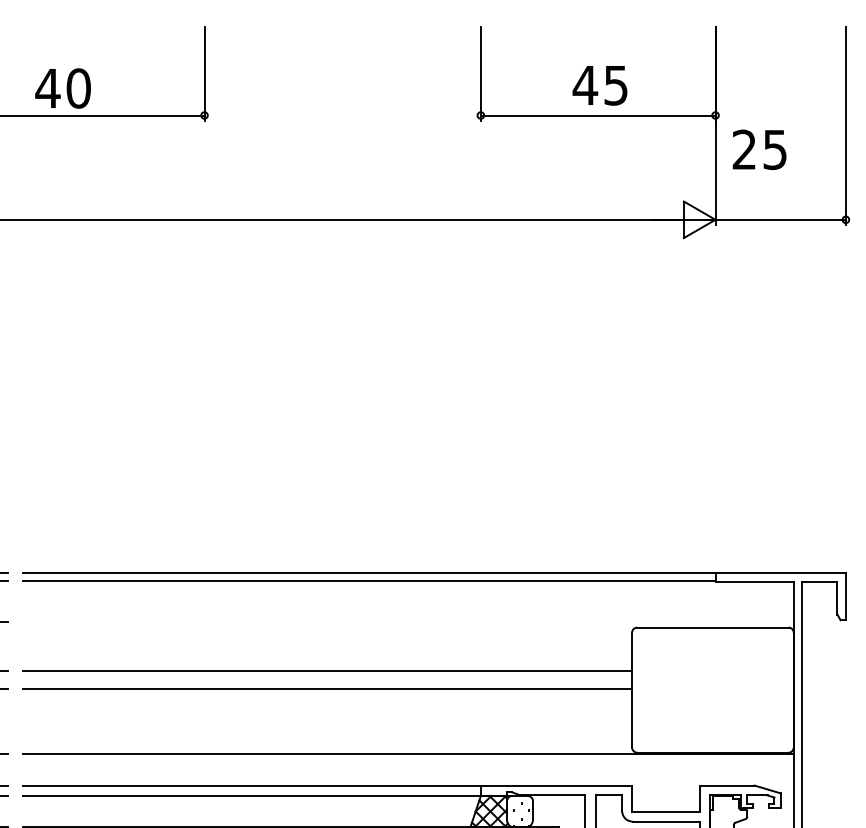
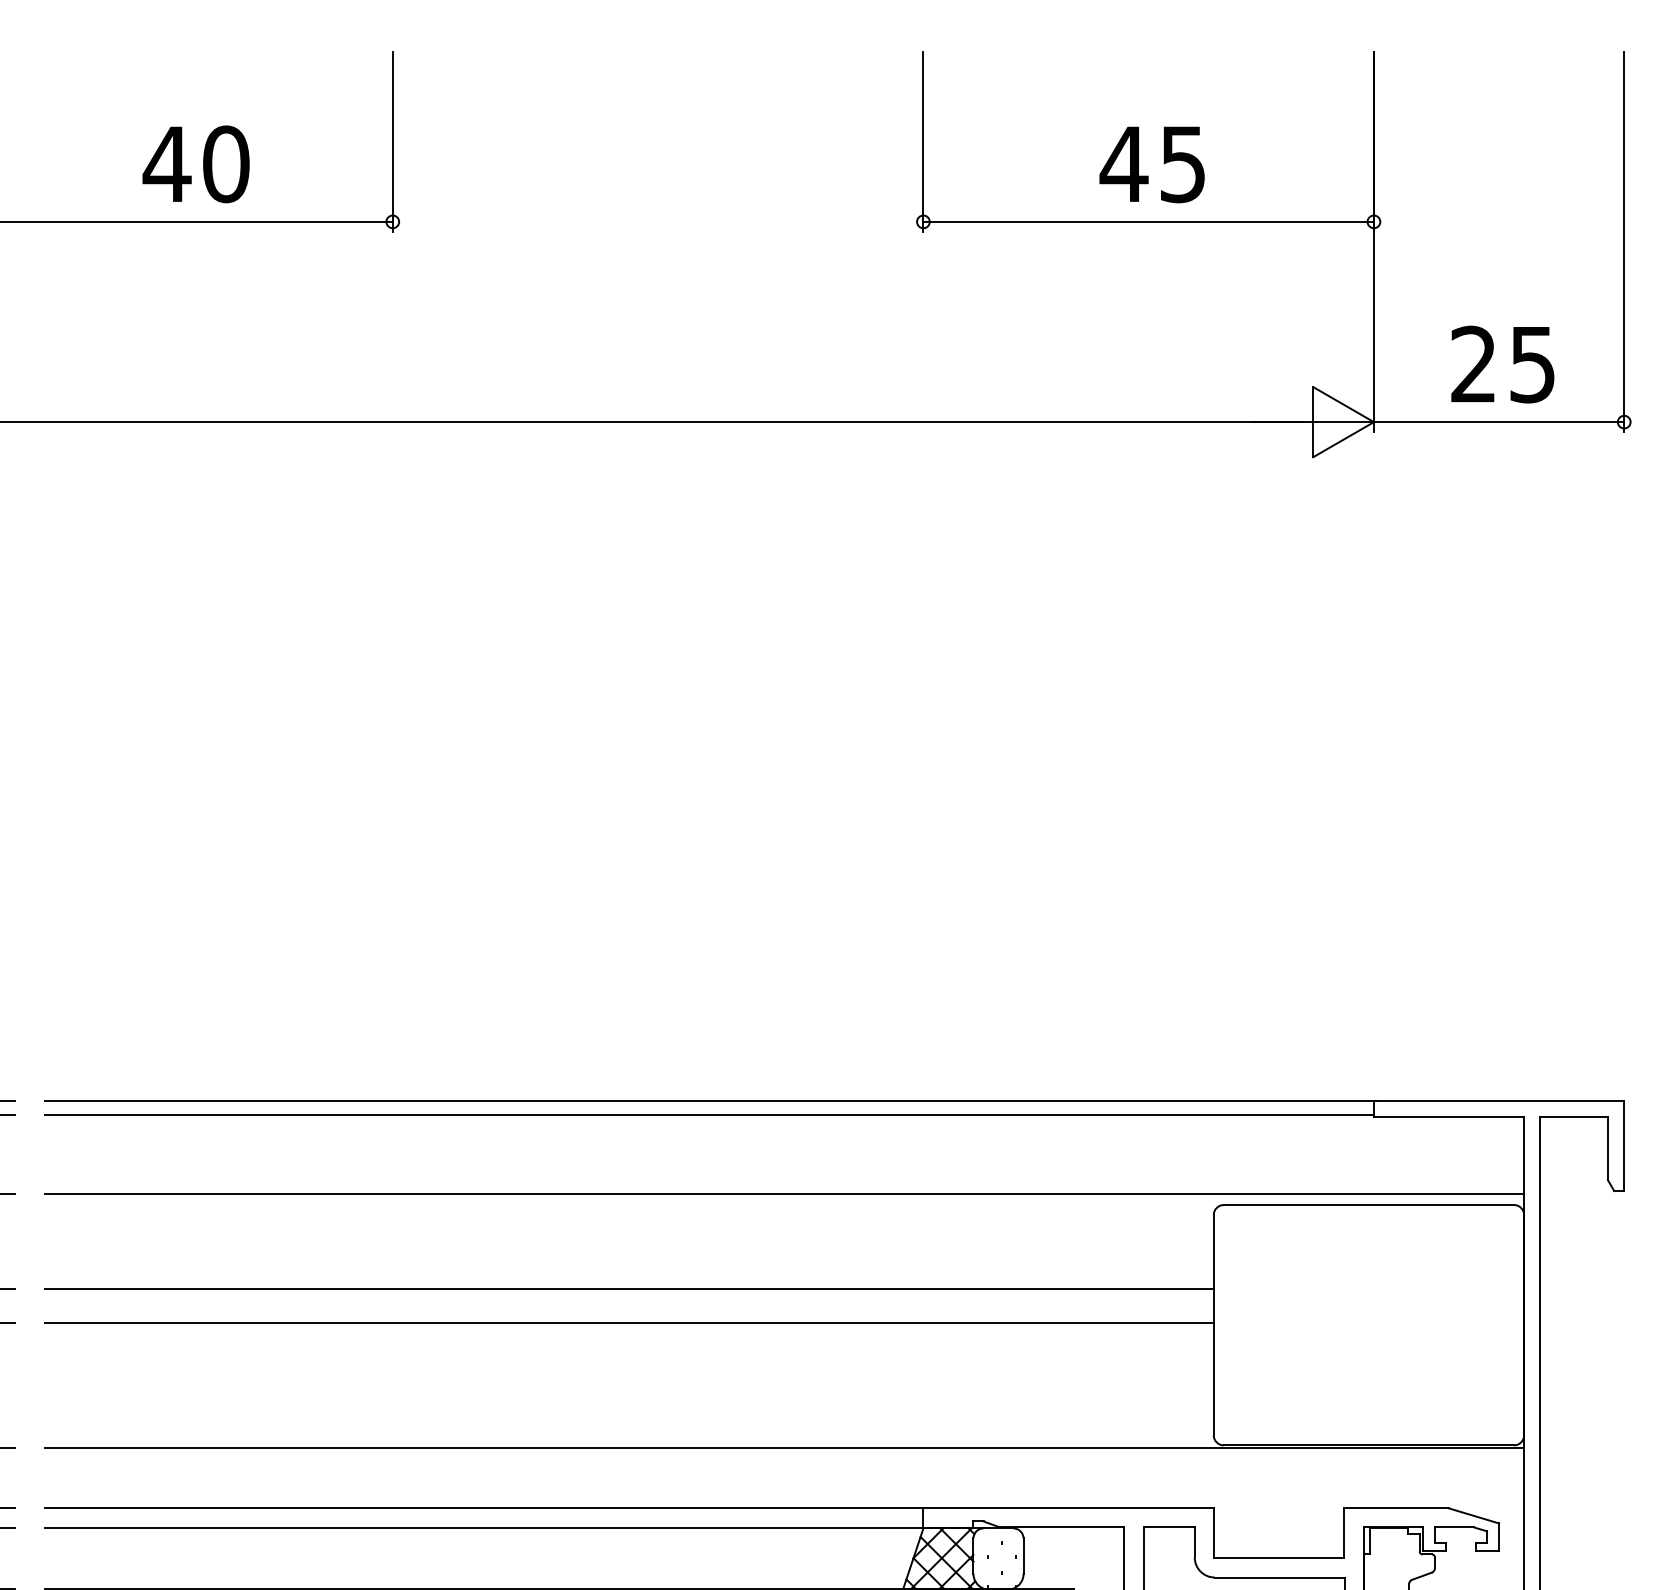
text: (62, 88) -> (195, 164), moved
text: (759, 149) -> (1502, 363), moved
line: (408, 621) -> (784, 1193), added

